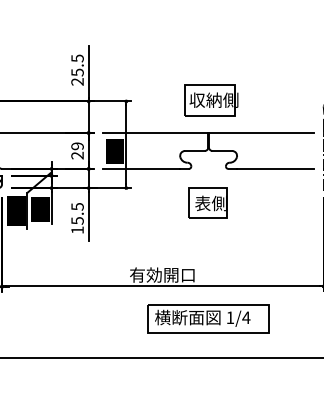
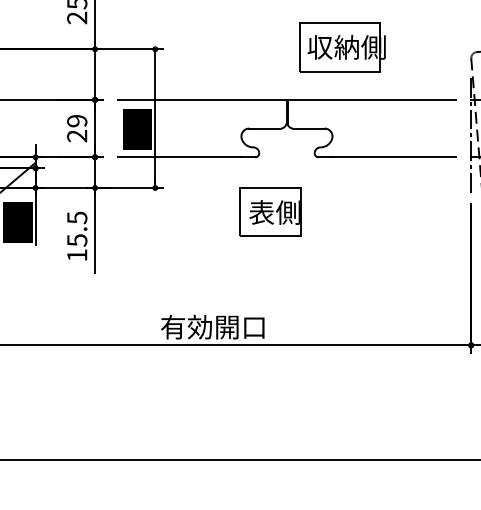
part: (211, 100) -> (342, 47), moved
part: (207, 202) -> (269, 210), moved
part: (208, 318) -> (286, 396), removed

